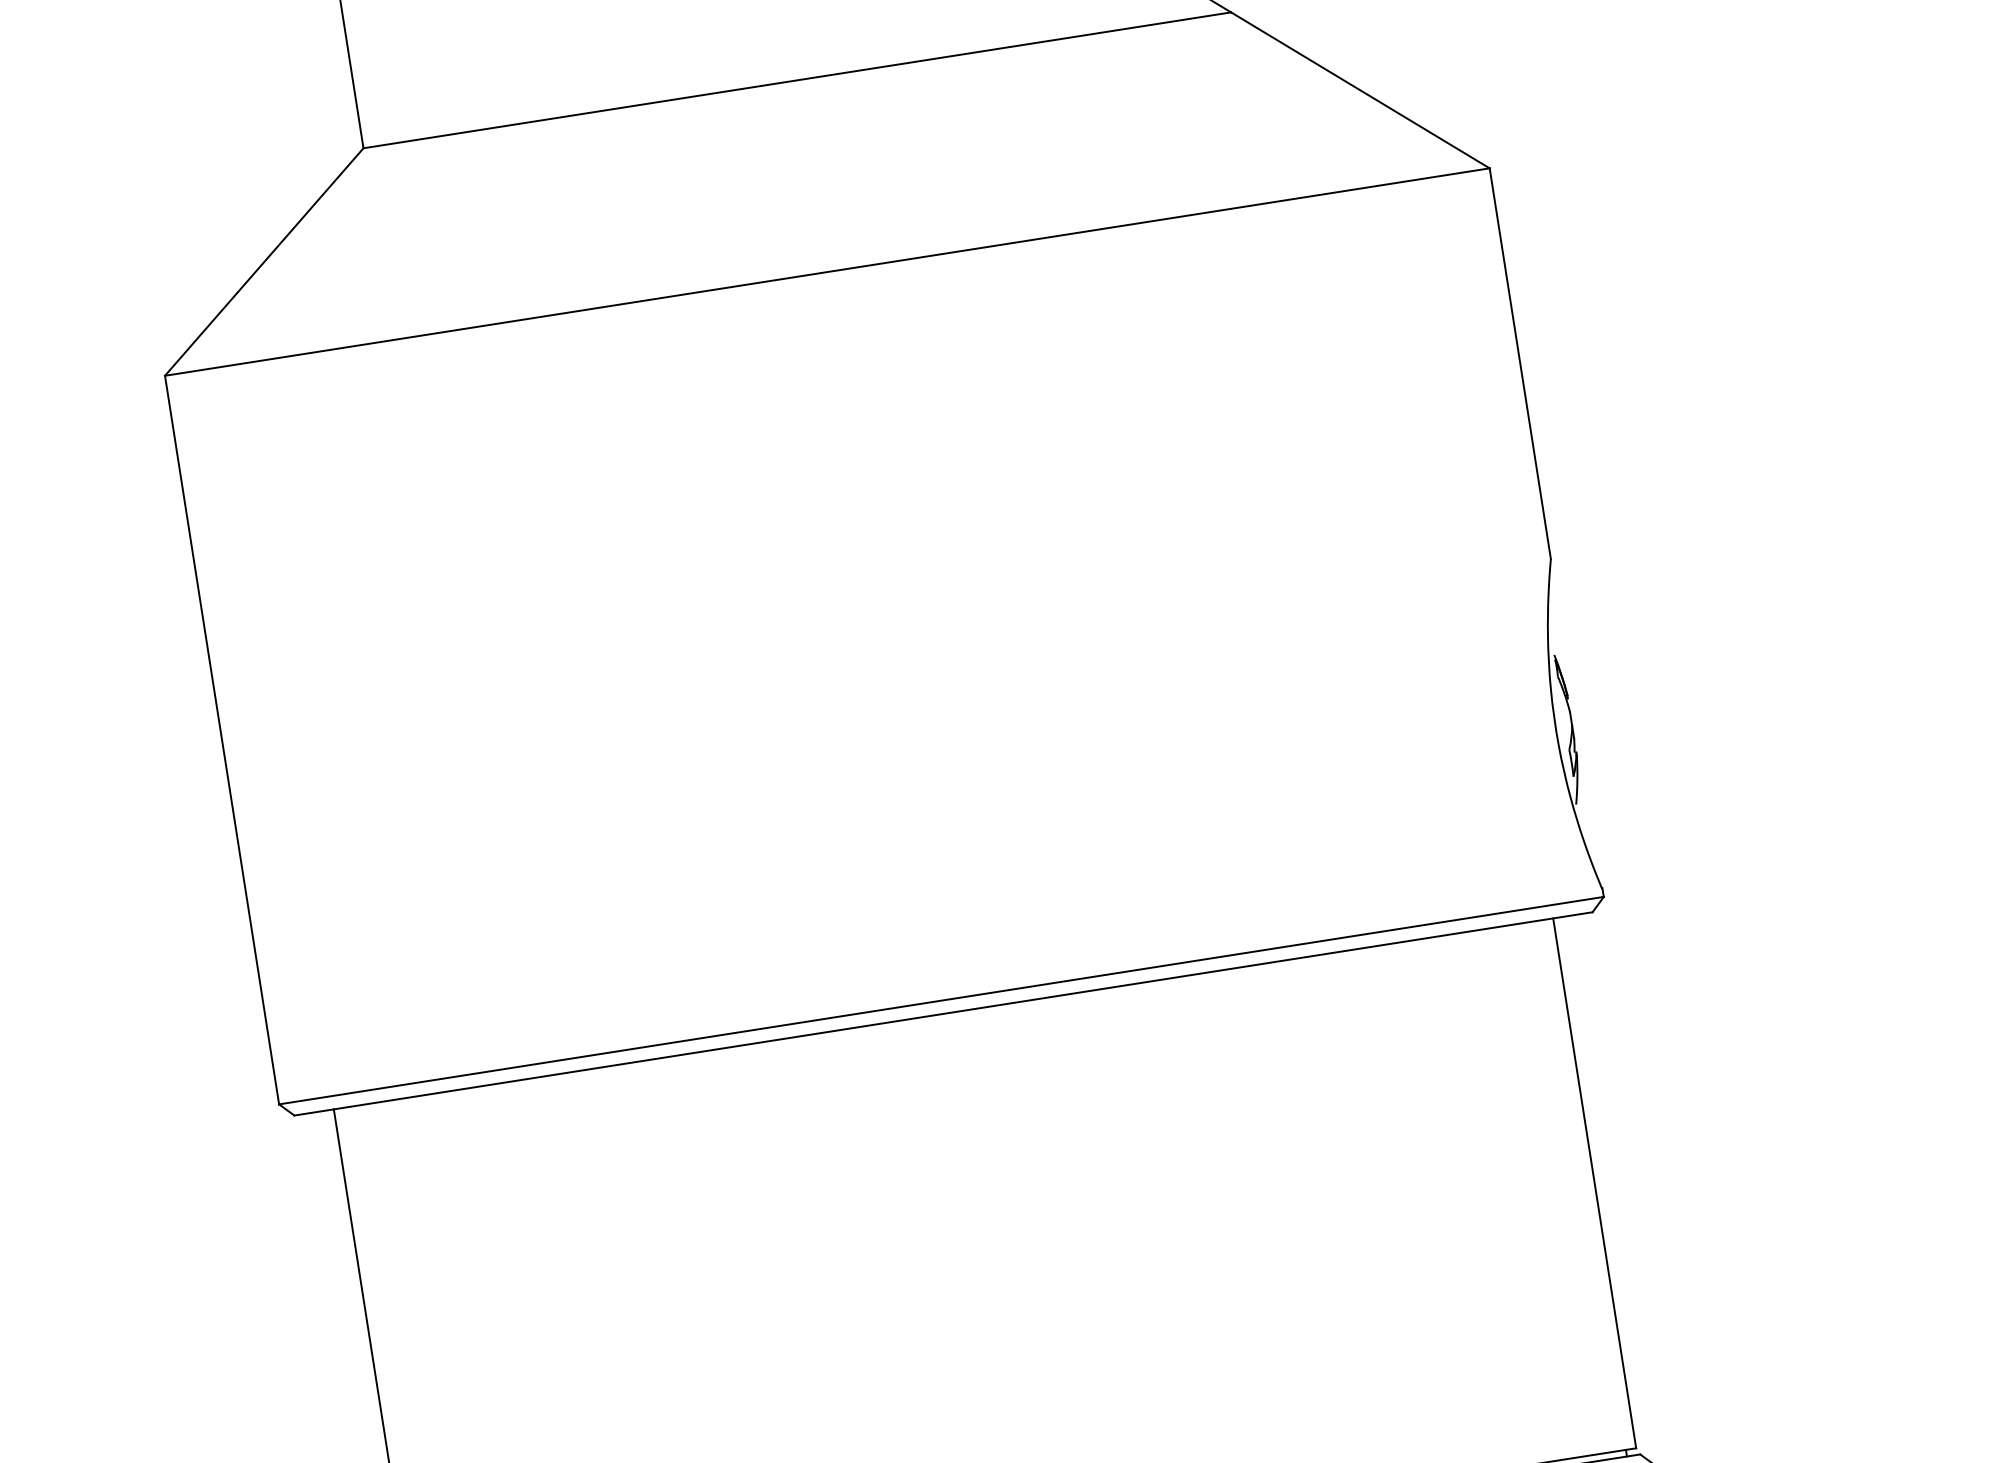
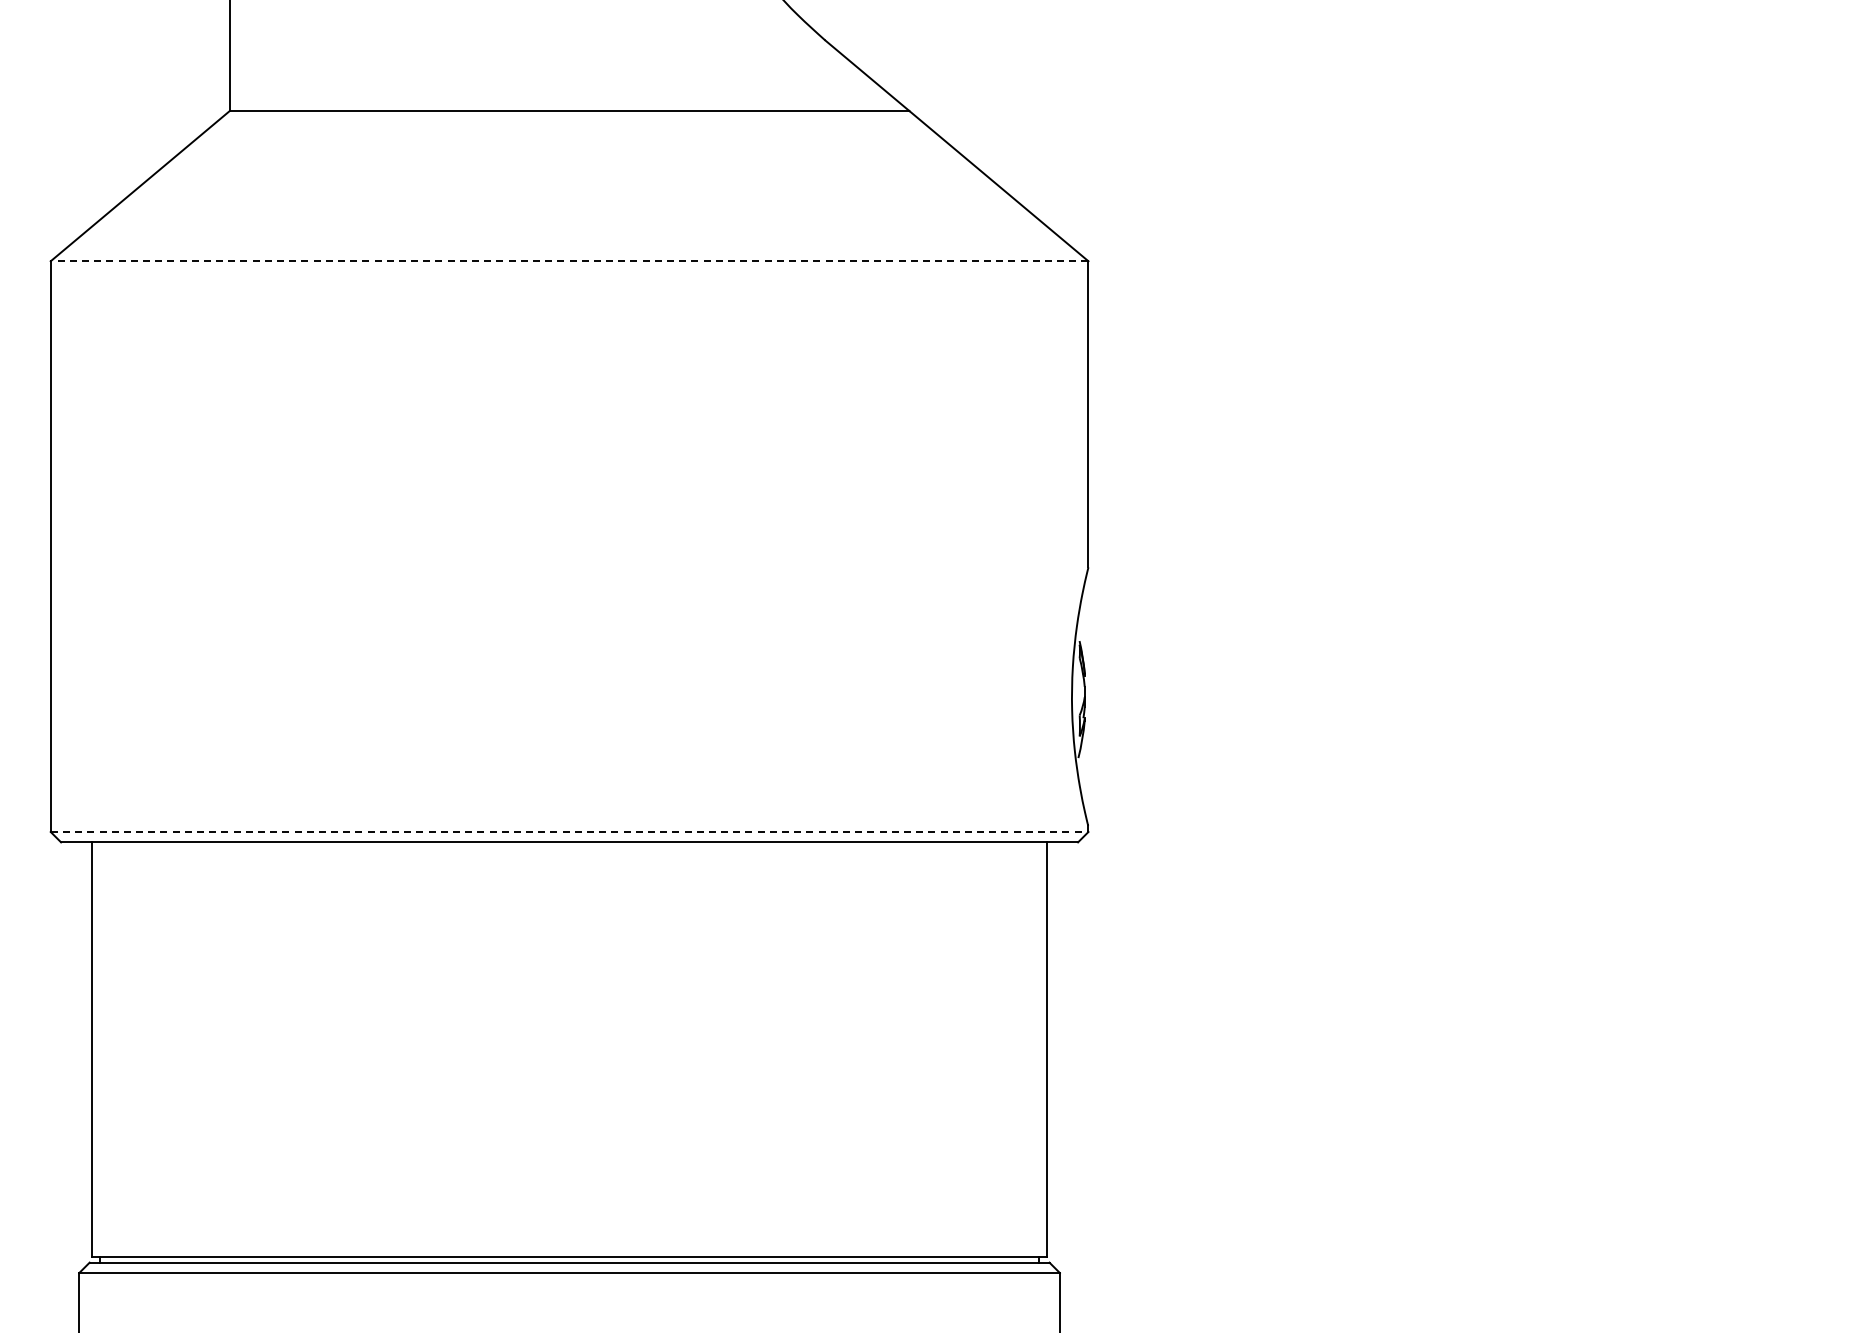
line: (827, 272) -> (569, 261), solid -> dashed
line: (941, 1001) -> (569, 832), solid -> dashed

